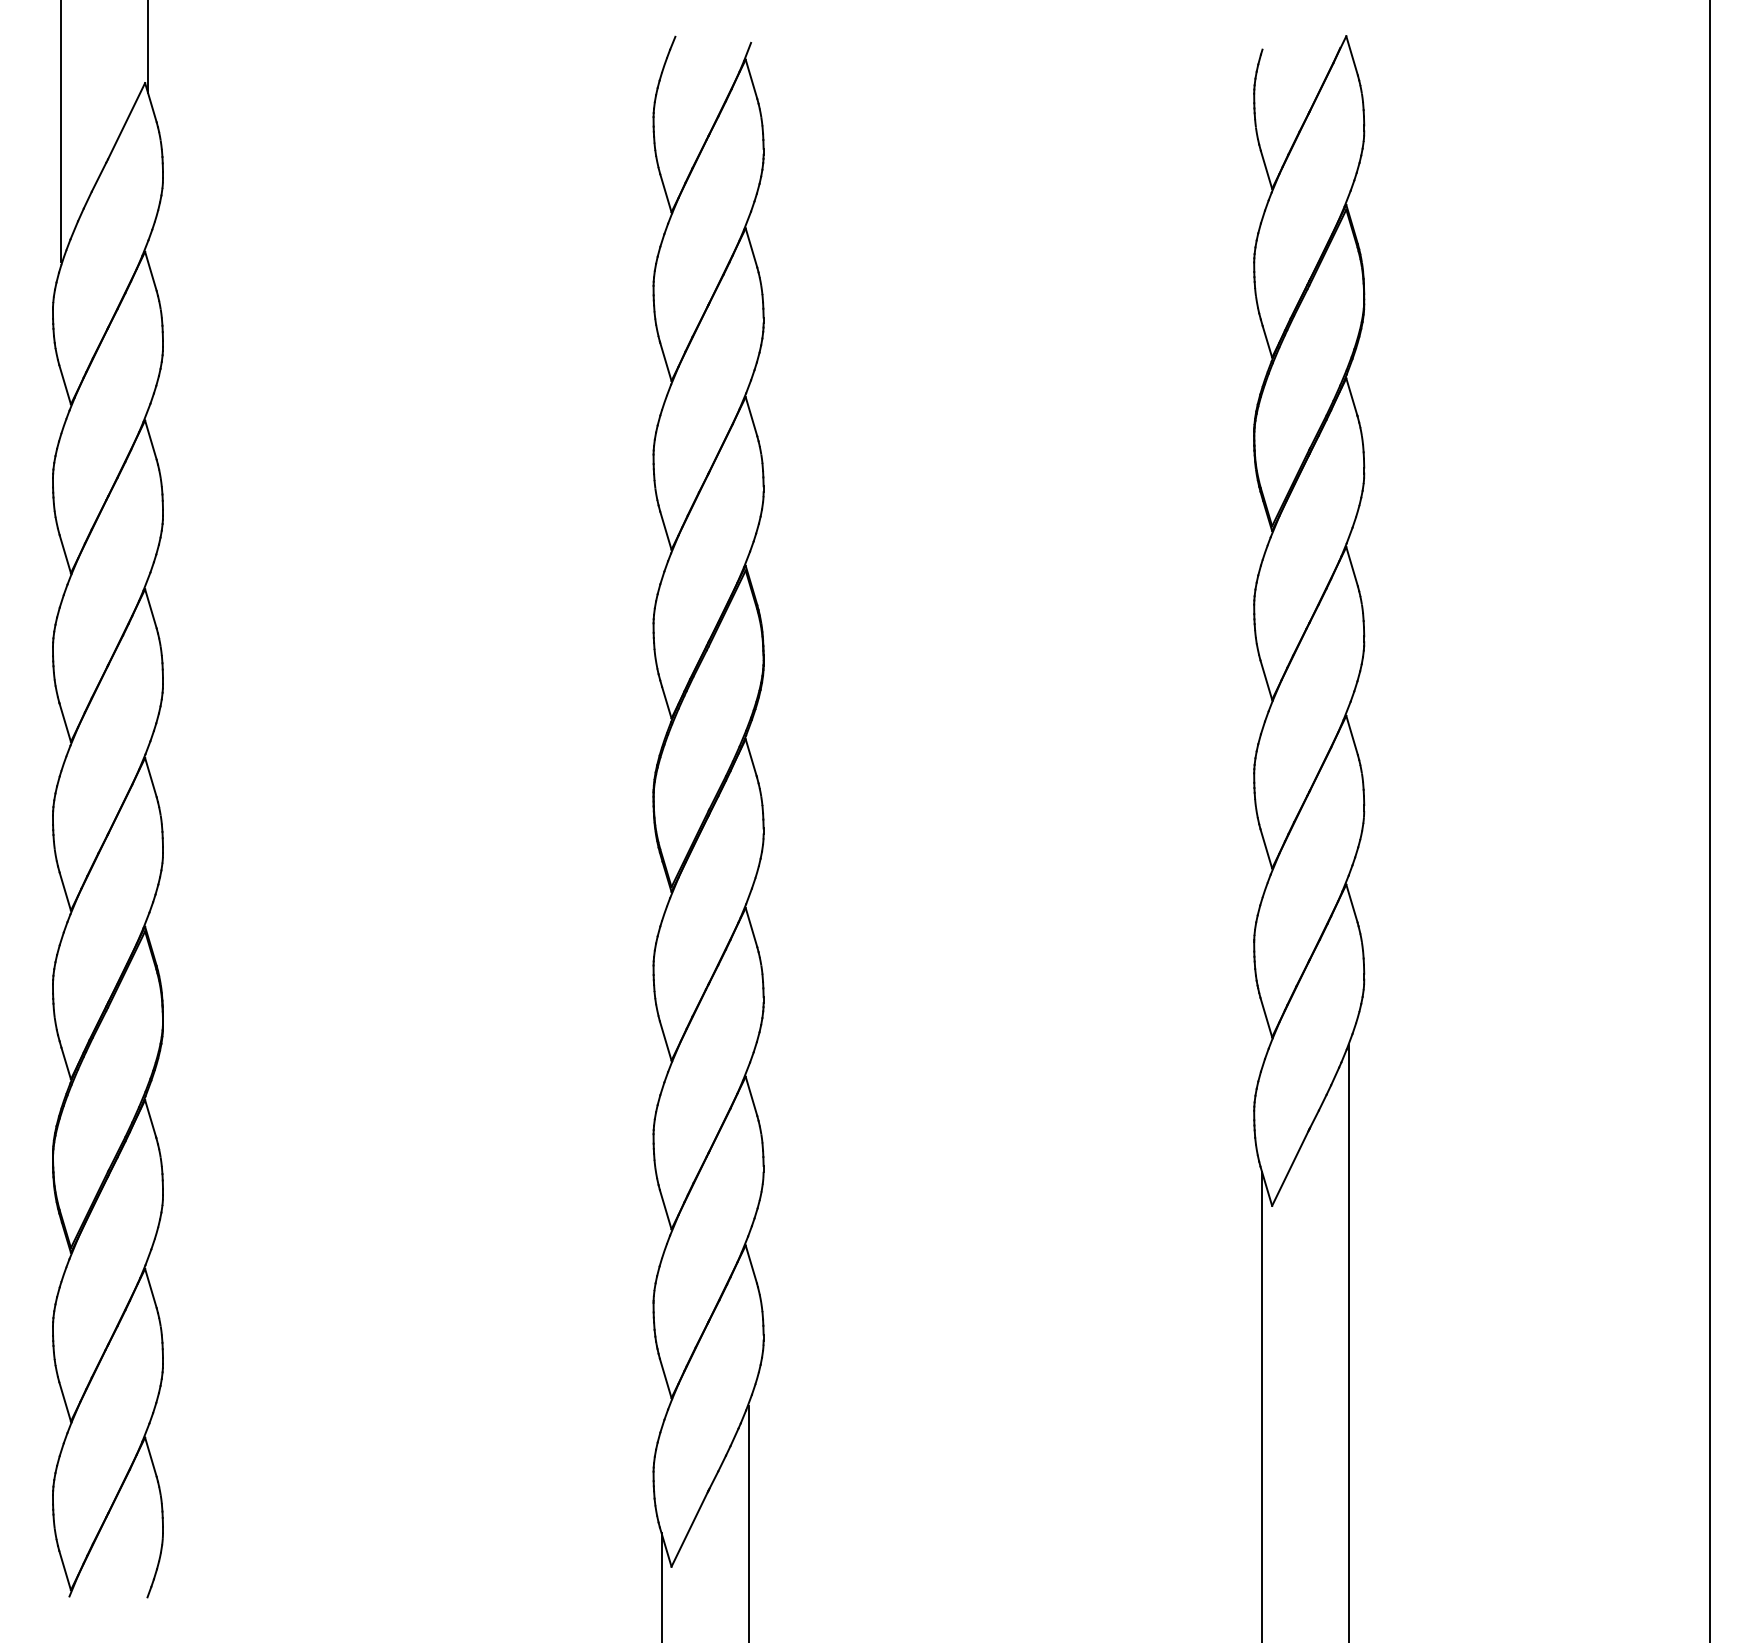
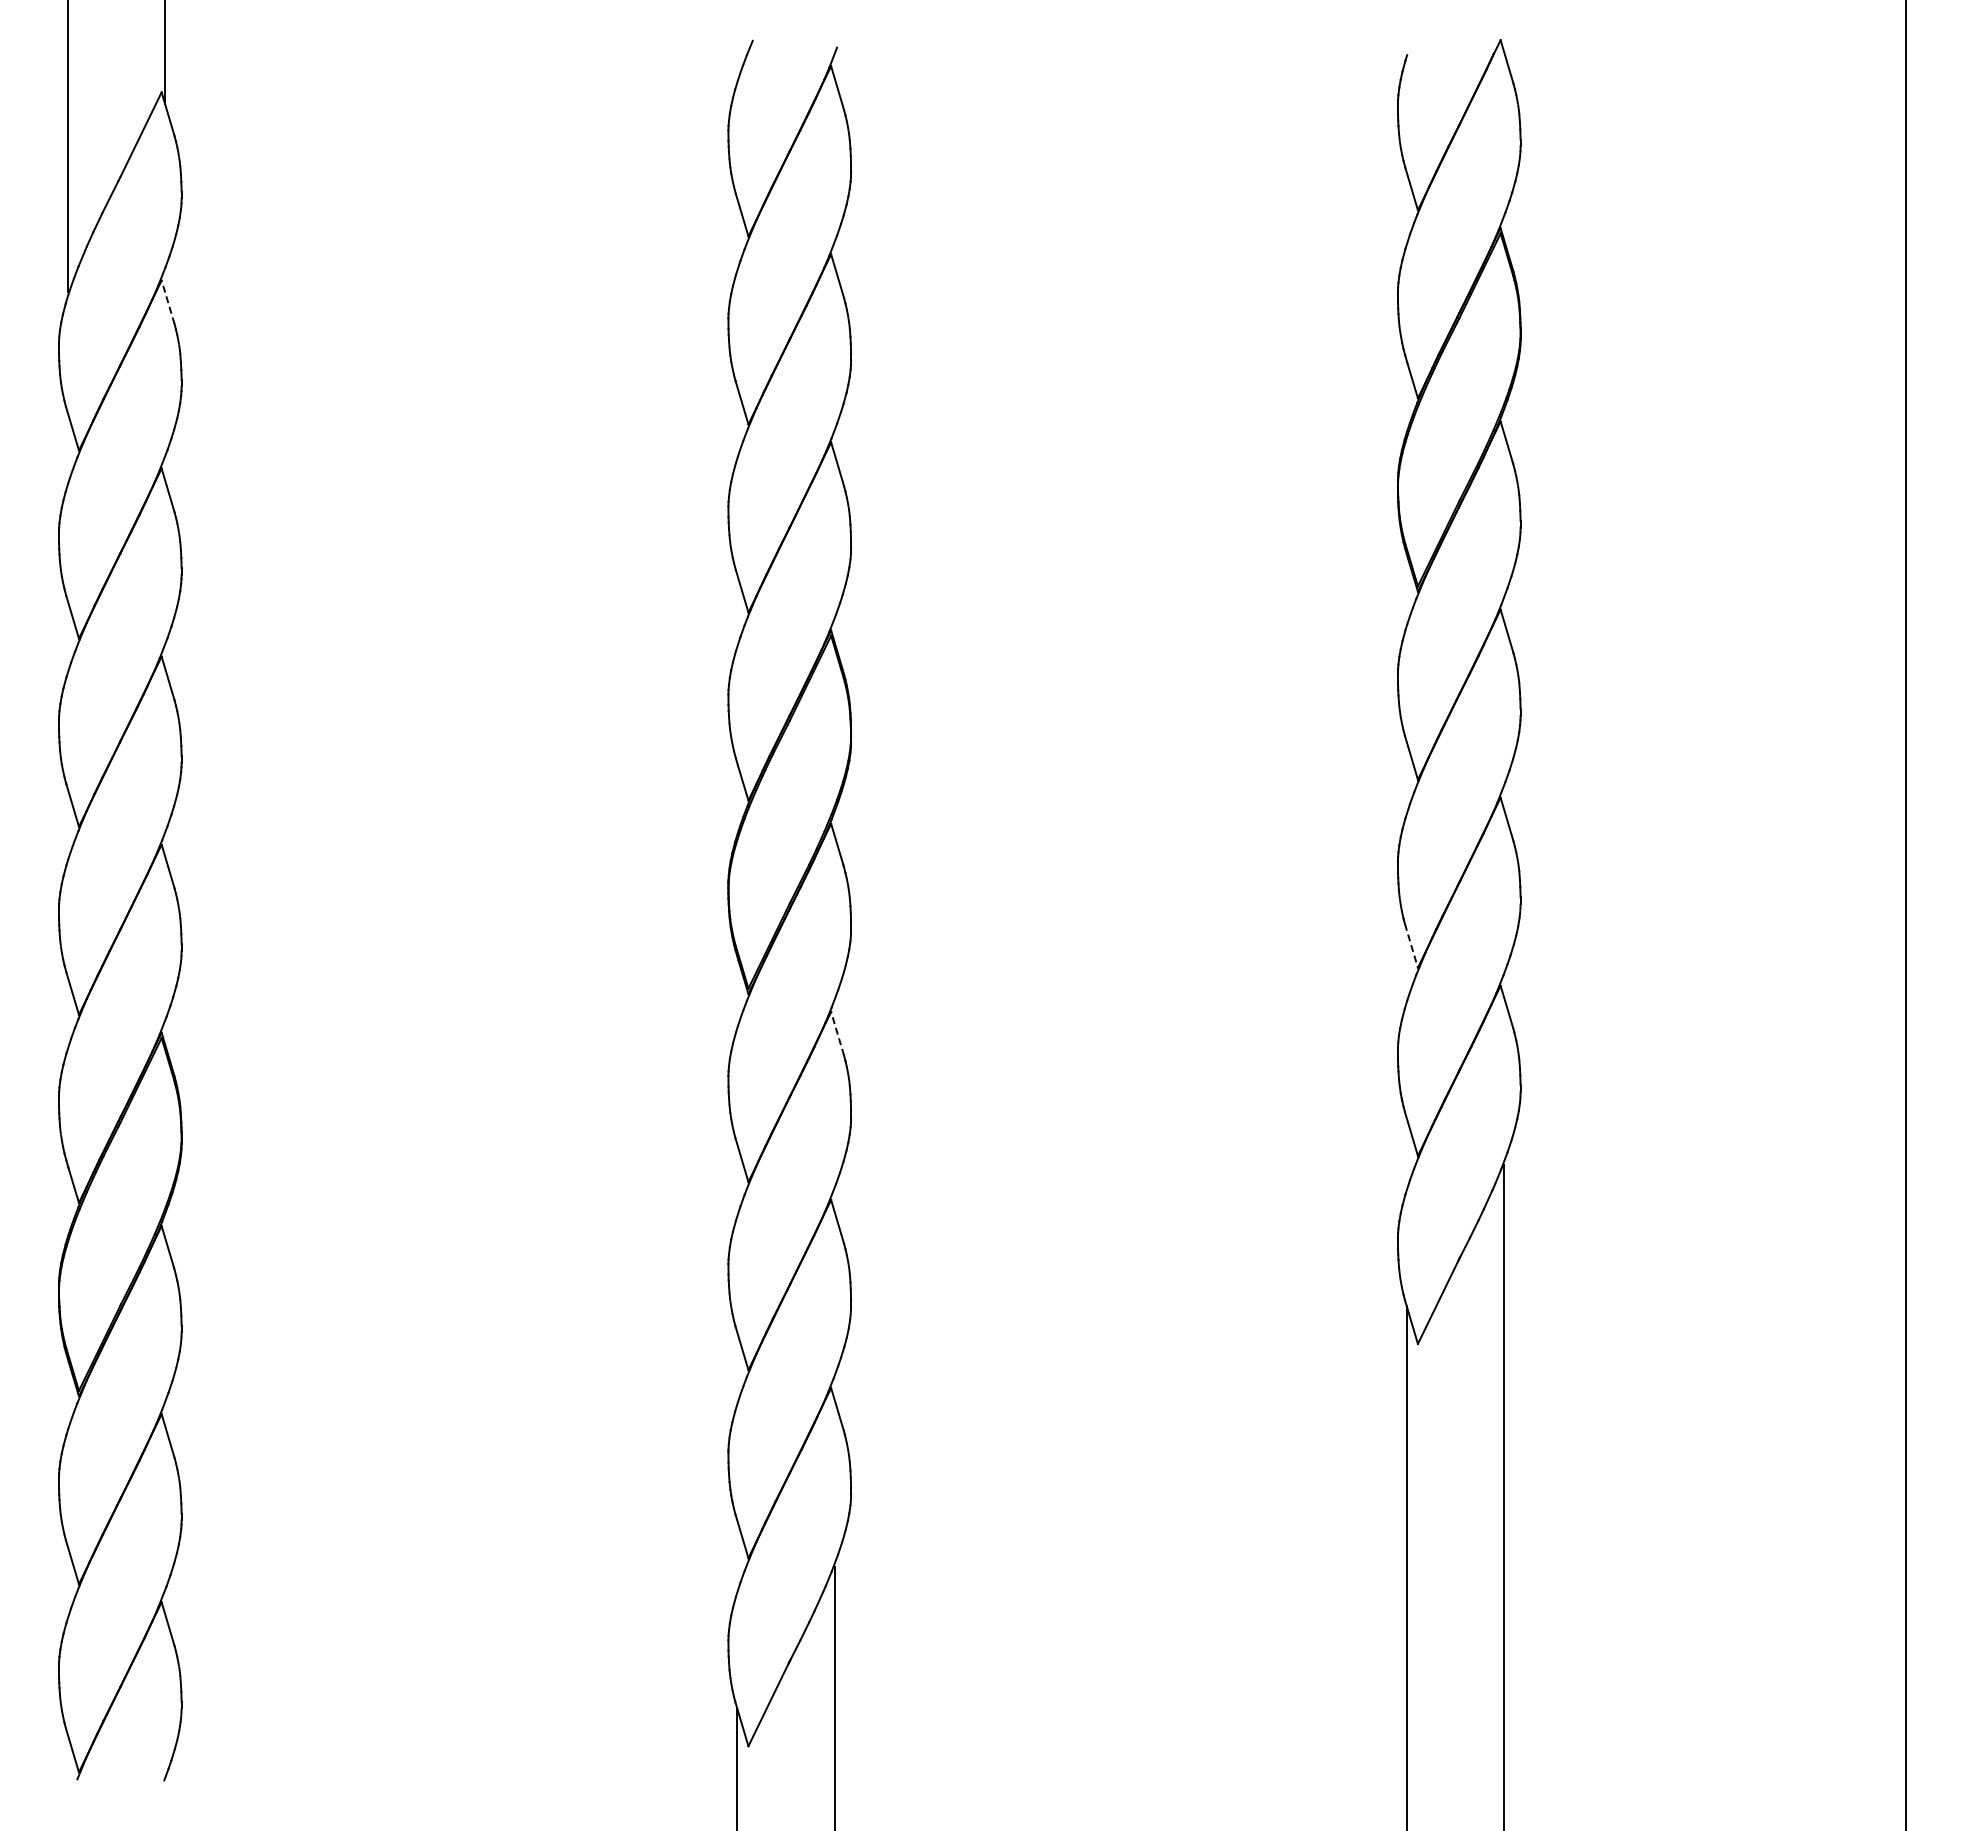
line: (151, 271) -> (168, 302), solid -> dashed
line: (1266, 848) -> (1411, 945), solid -> dashed
line: (751, 927) -> (837, 1033), solid -> dashed

